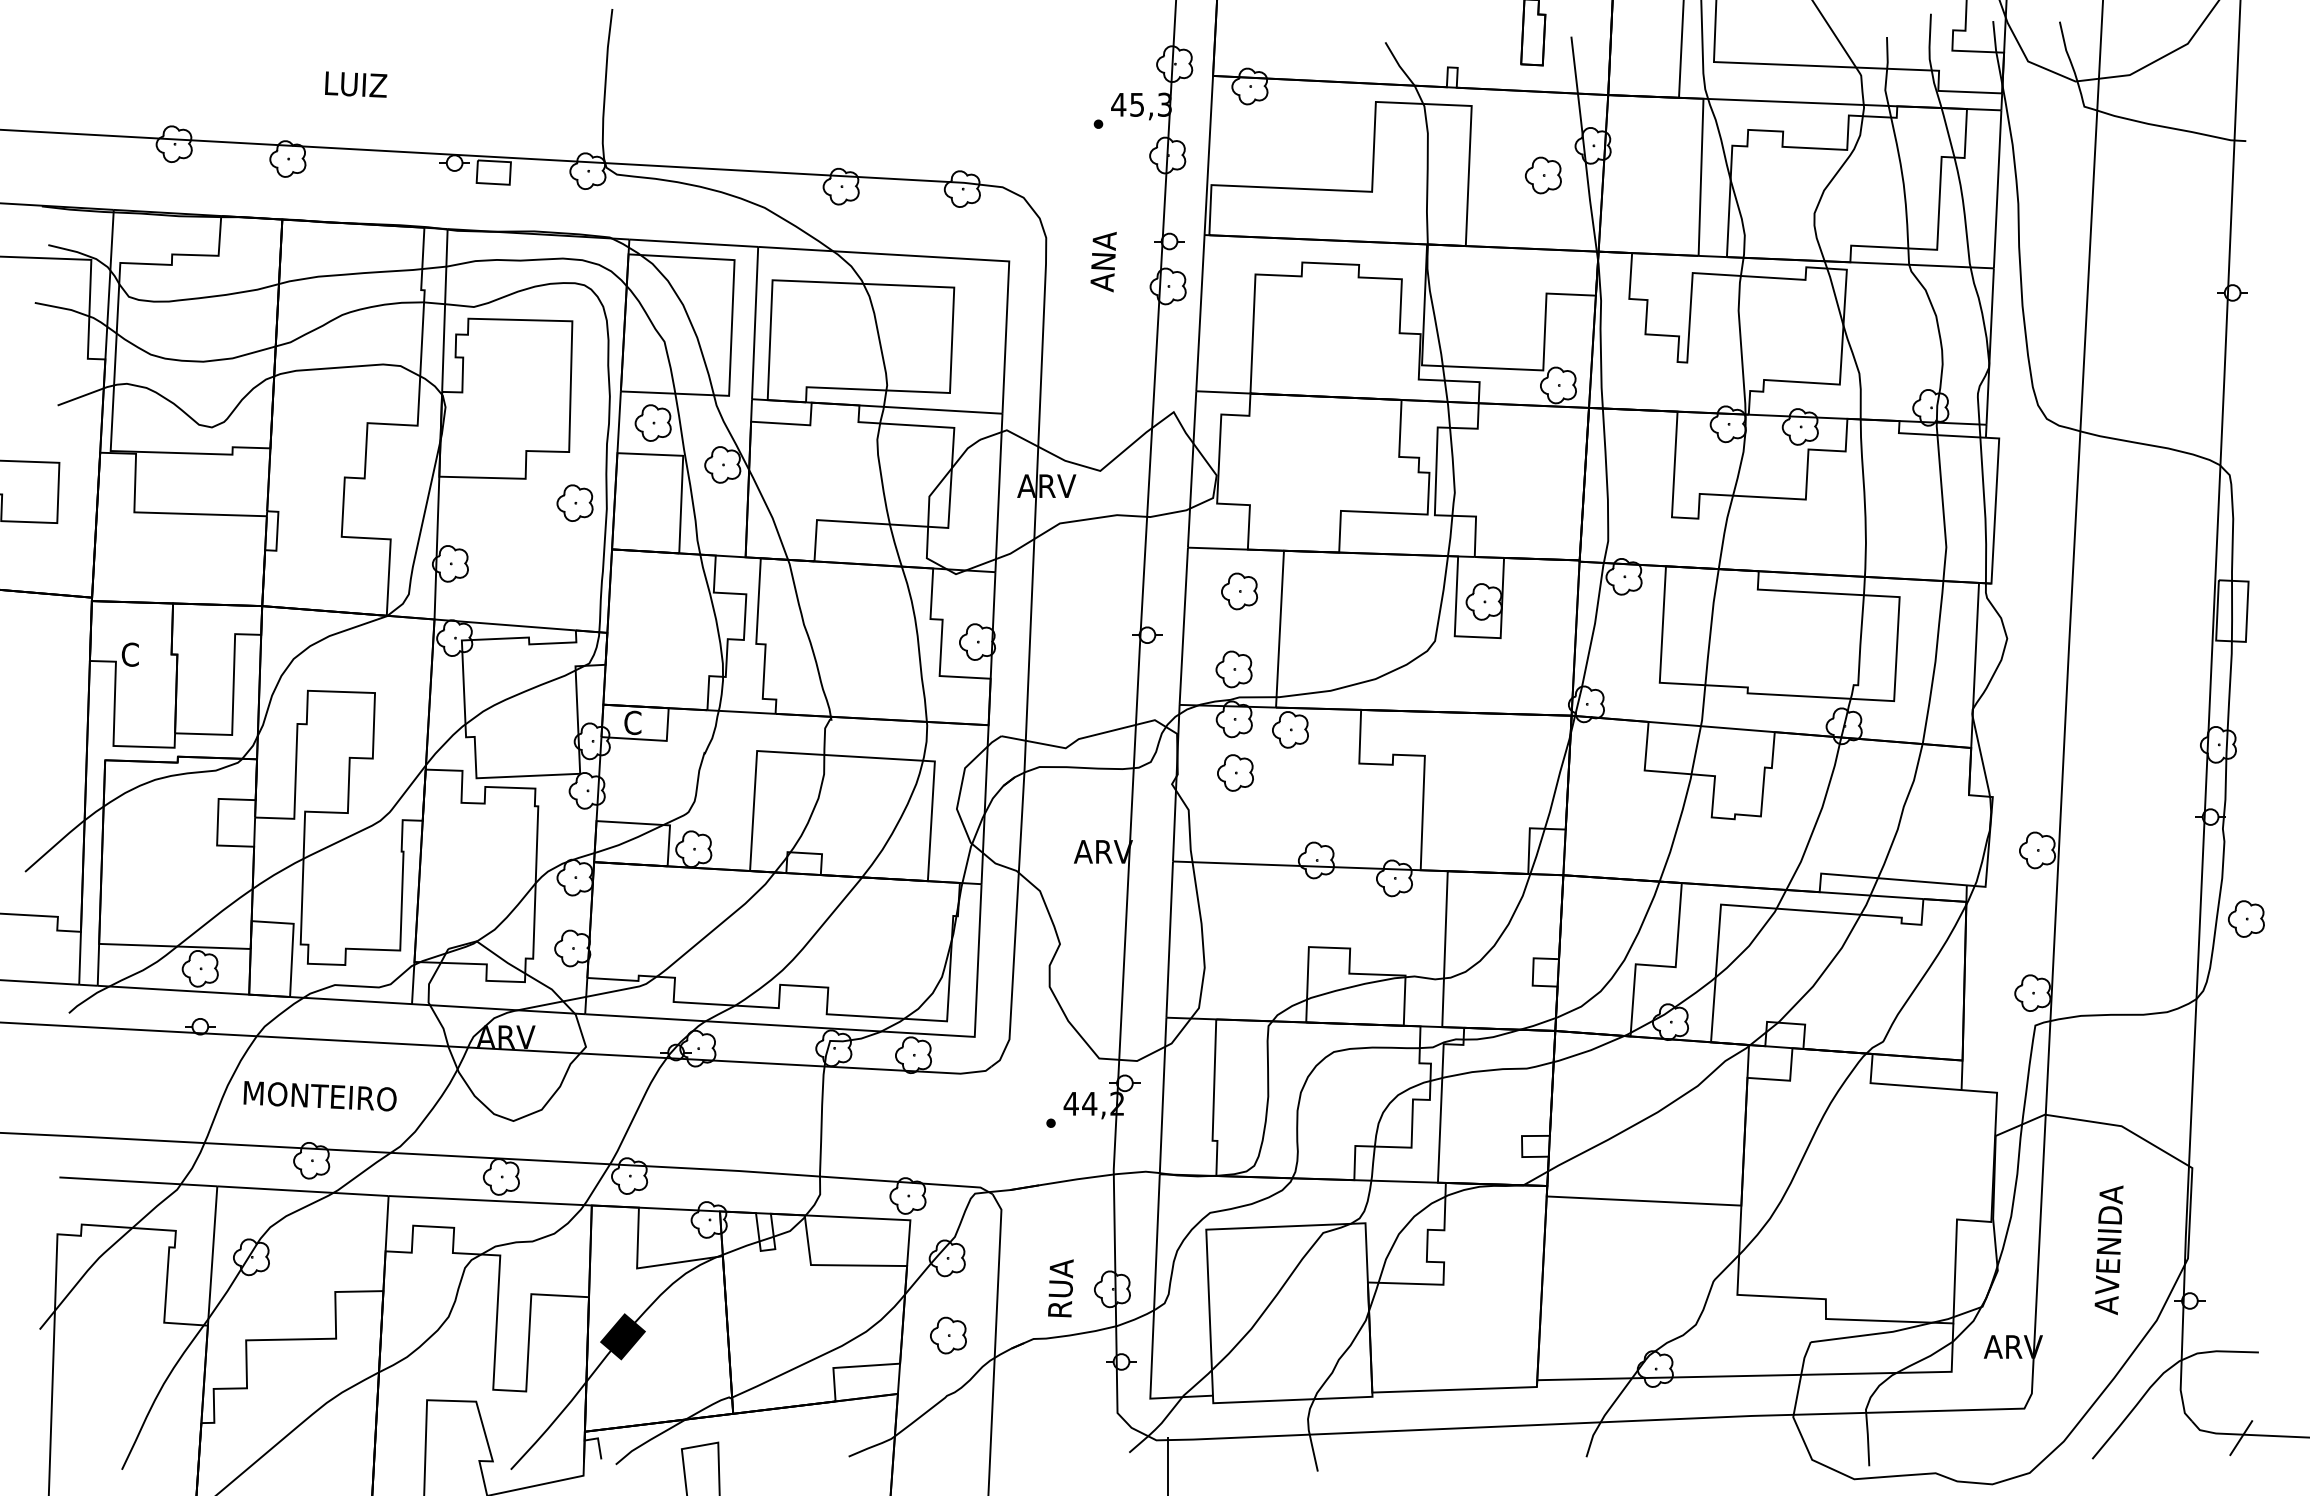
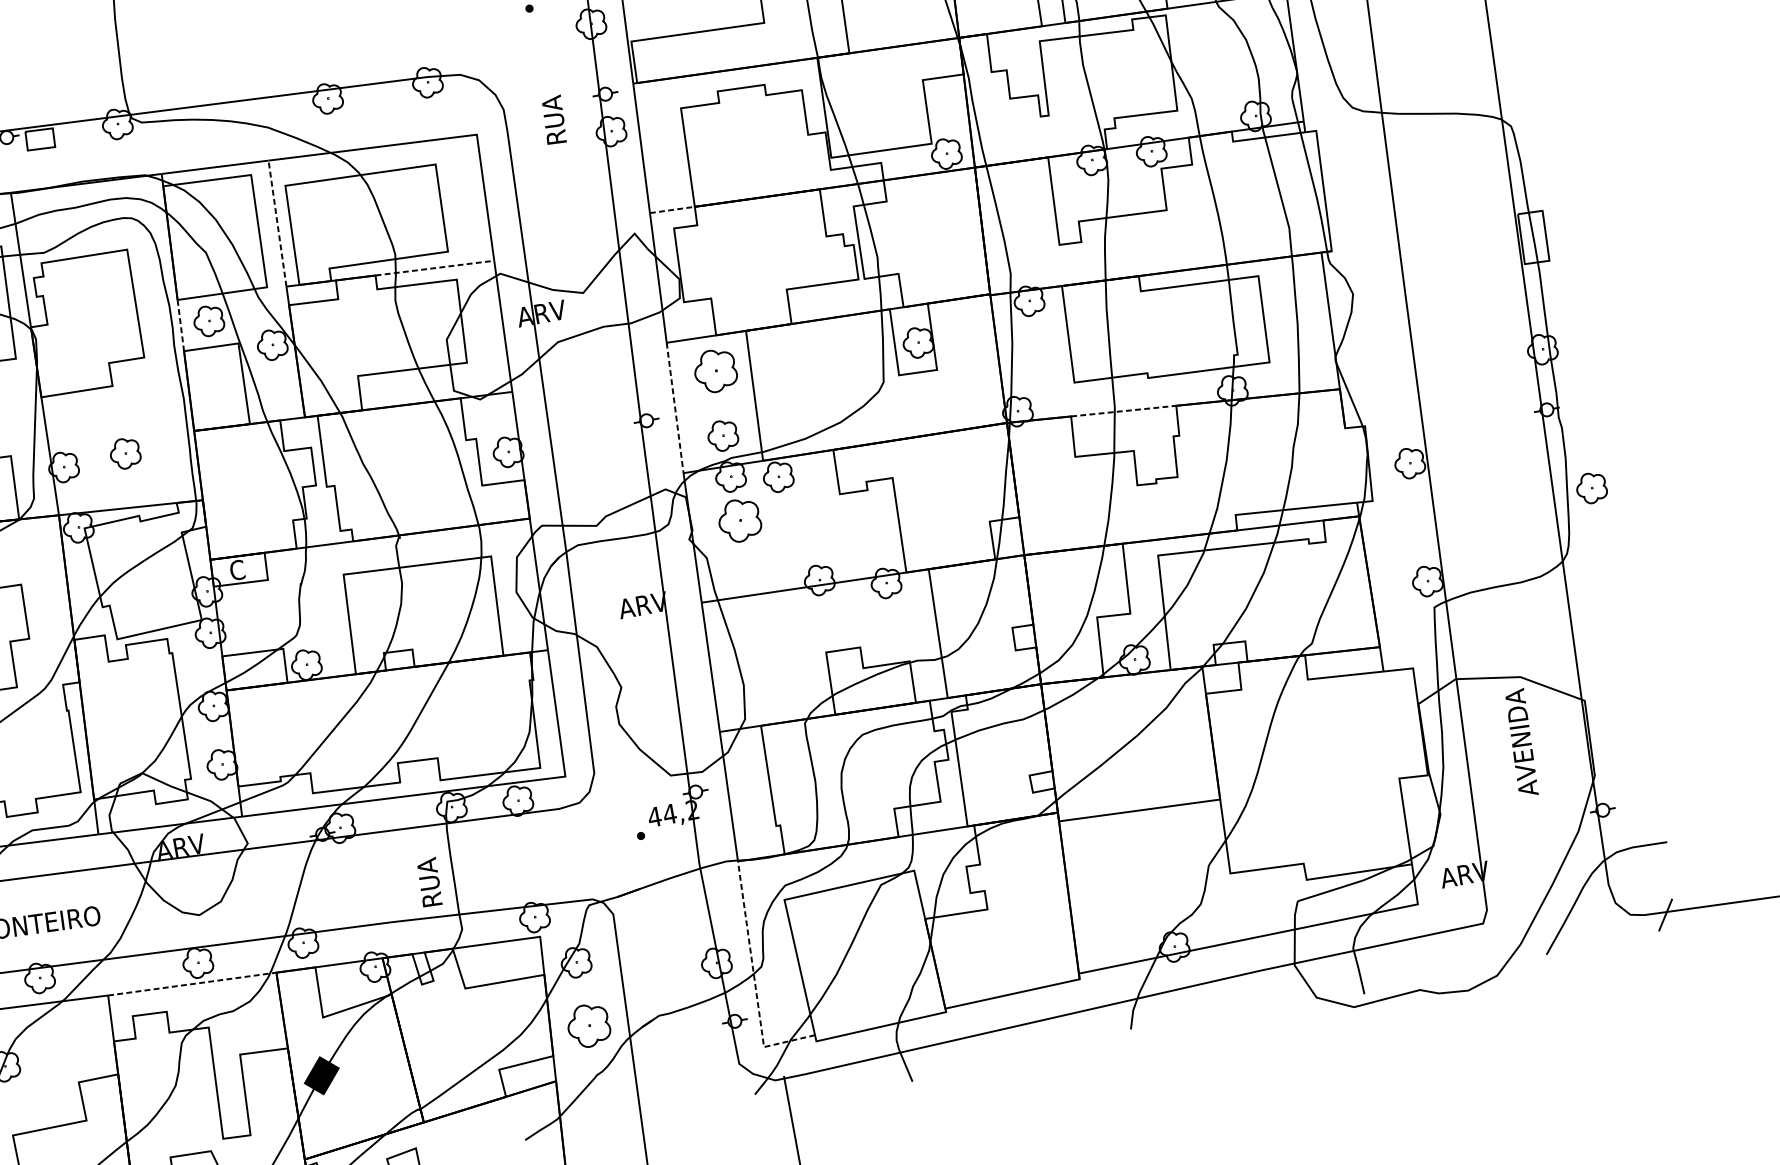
text: (1103, 262) -> (554, 121), ANA -> RUA
line: (755, 322) -> (277, 223), solid -> dashed
line: (1223, 392) -> (672, 210), solid -> dashed
line: (930, 409) -> (434, 268), solid -> dashed
line: (619, 422) -> (181, 325), solid -> dashed
part: (574, 502) -> (124, 453), moved
part: (1239, 591) -> (715, 371), size x1.4
line: (1183, 626) -> (674, 408), solid -> dashed
line: (1712, 727) -> (1124, 411), solid -> dashed
part: (1235, 772) -> (739, 520), size x1.4
line: (490, 1200) -> (192, 983), solid -> dashed
text: (2108, 1250) -> (1521, 743), moved
text: (1060, 1288) -> (429, 882), moved
line: (1153, 1317) -> (754, 980), solid -> dashed
part: (948, 1335) -> (588, 1025), size x1.4

